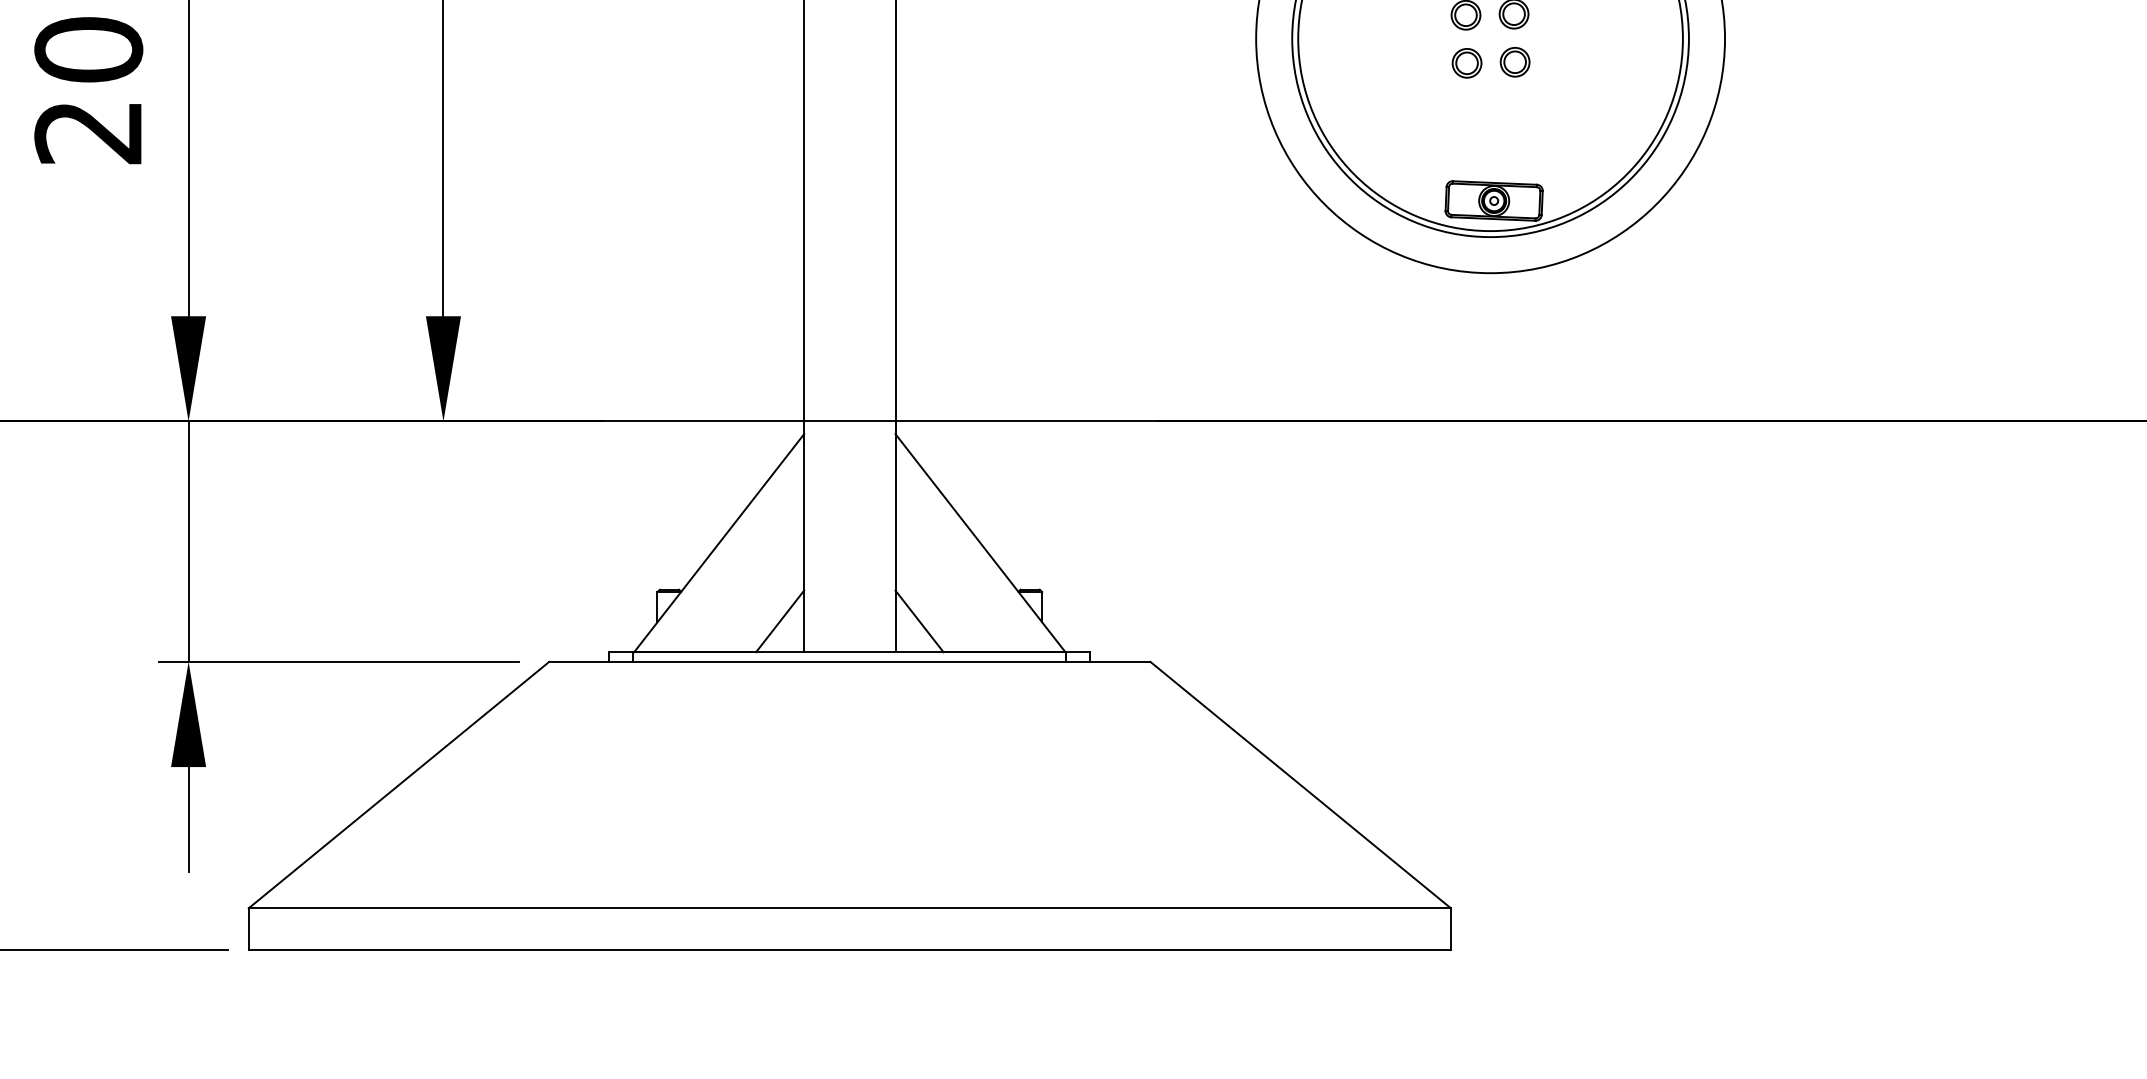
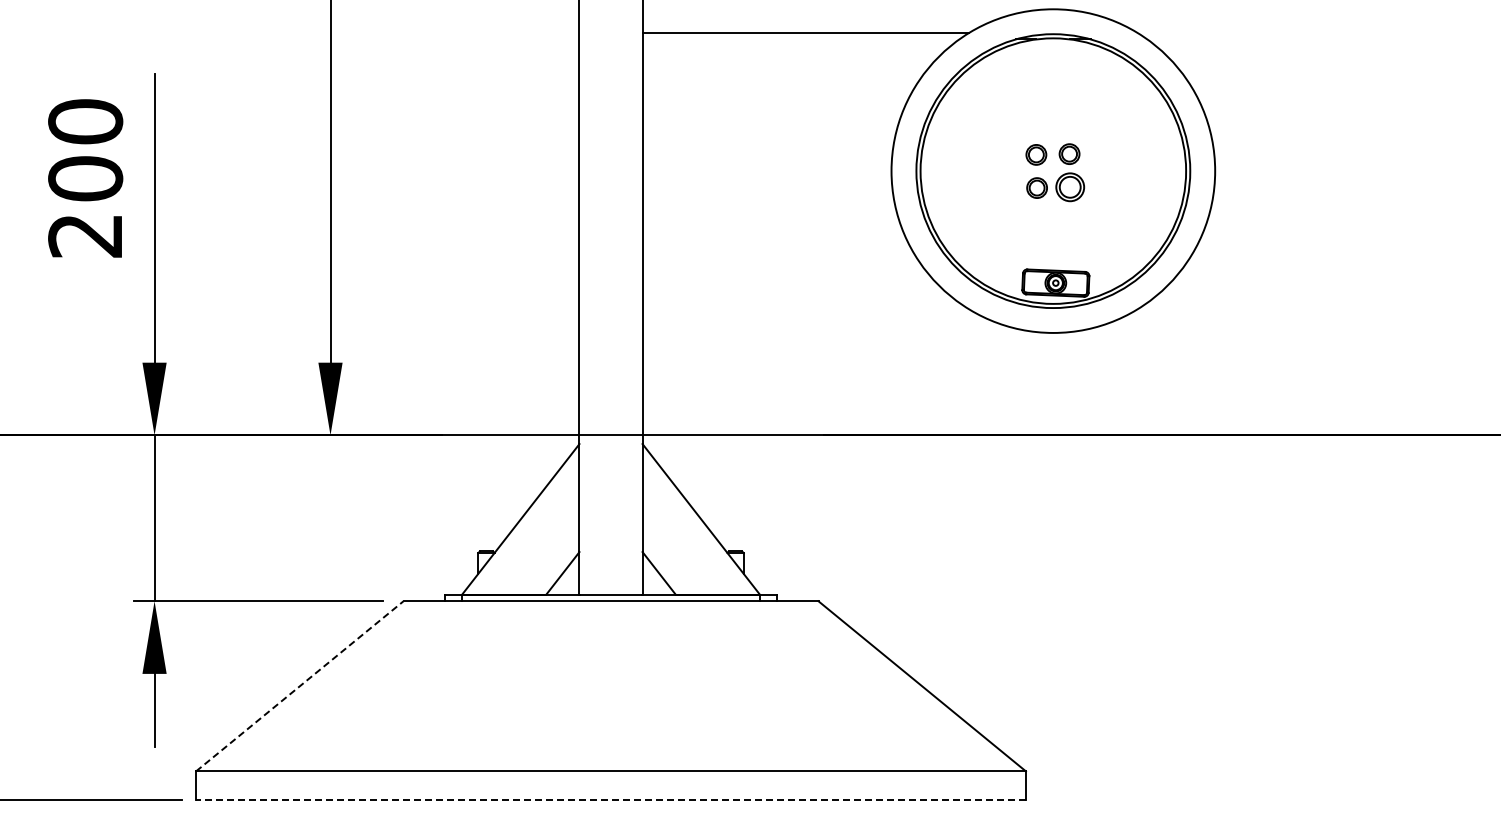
part: (1515, 62) -> (1070, 187), size x1.4
line: (400, 785) -> (300, 686), solid -> dashed
line: (850, 950) -> (611, 800), solid -> dashed

